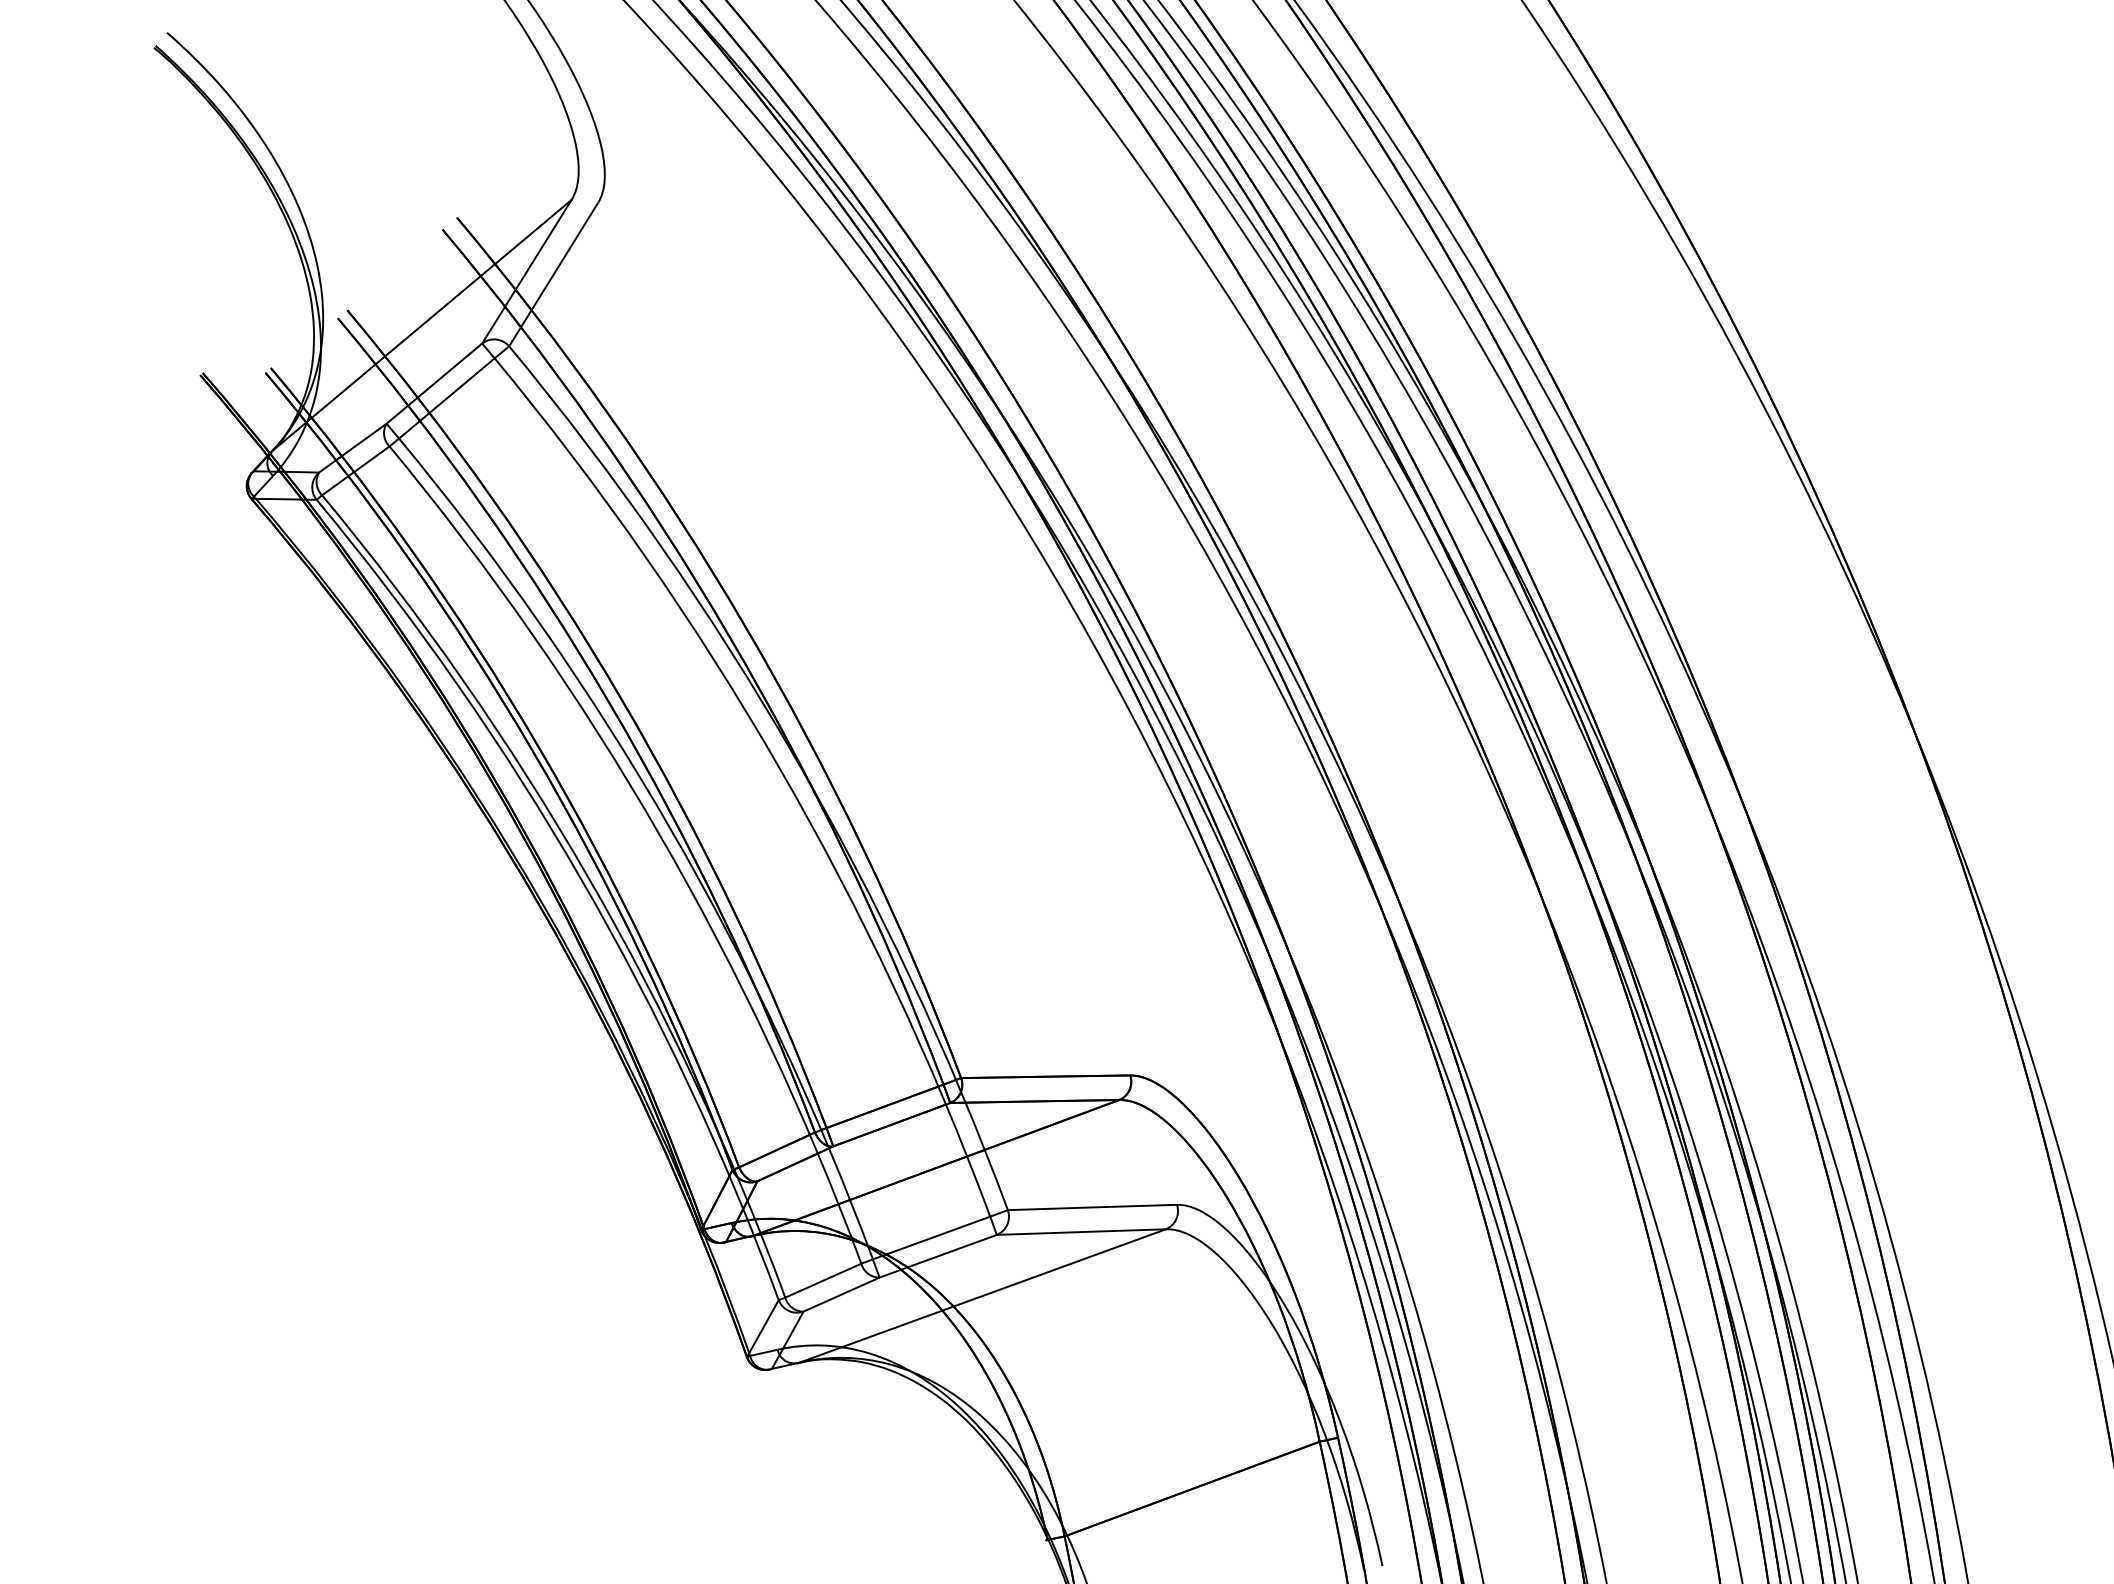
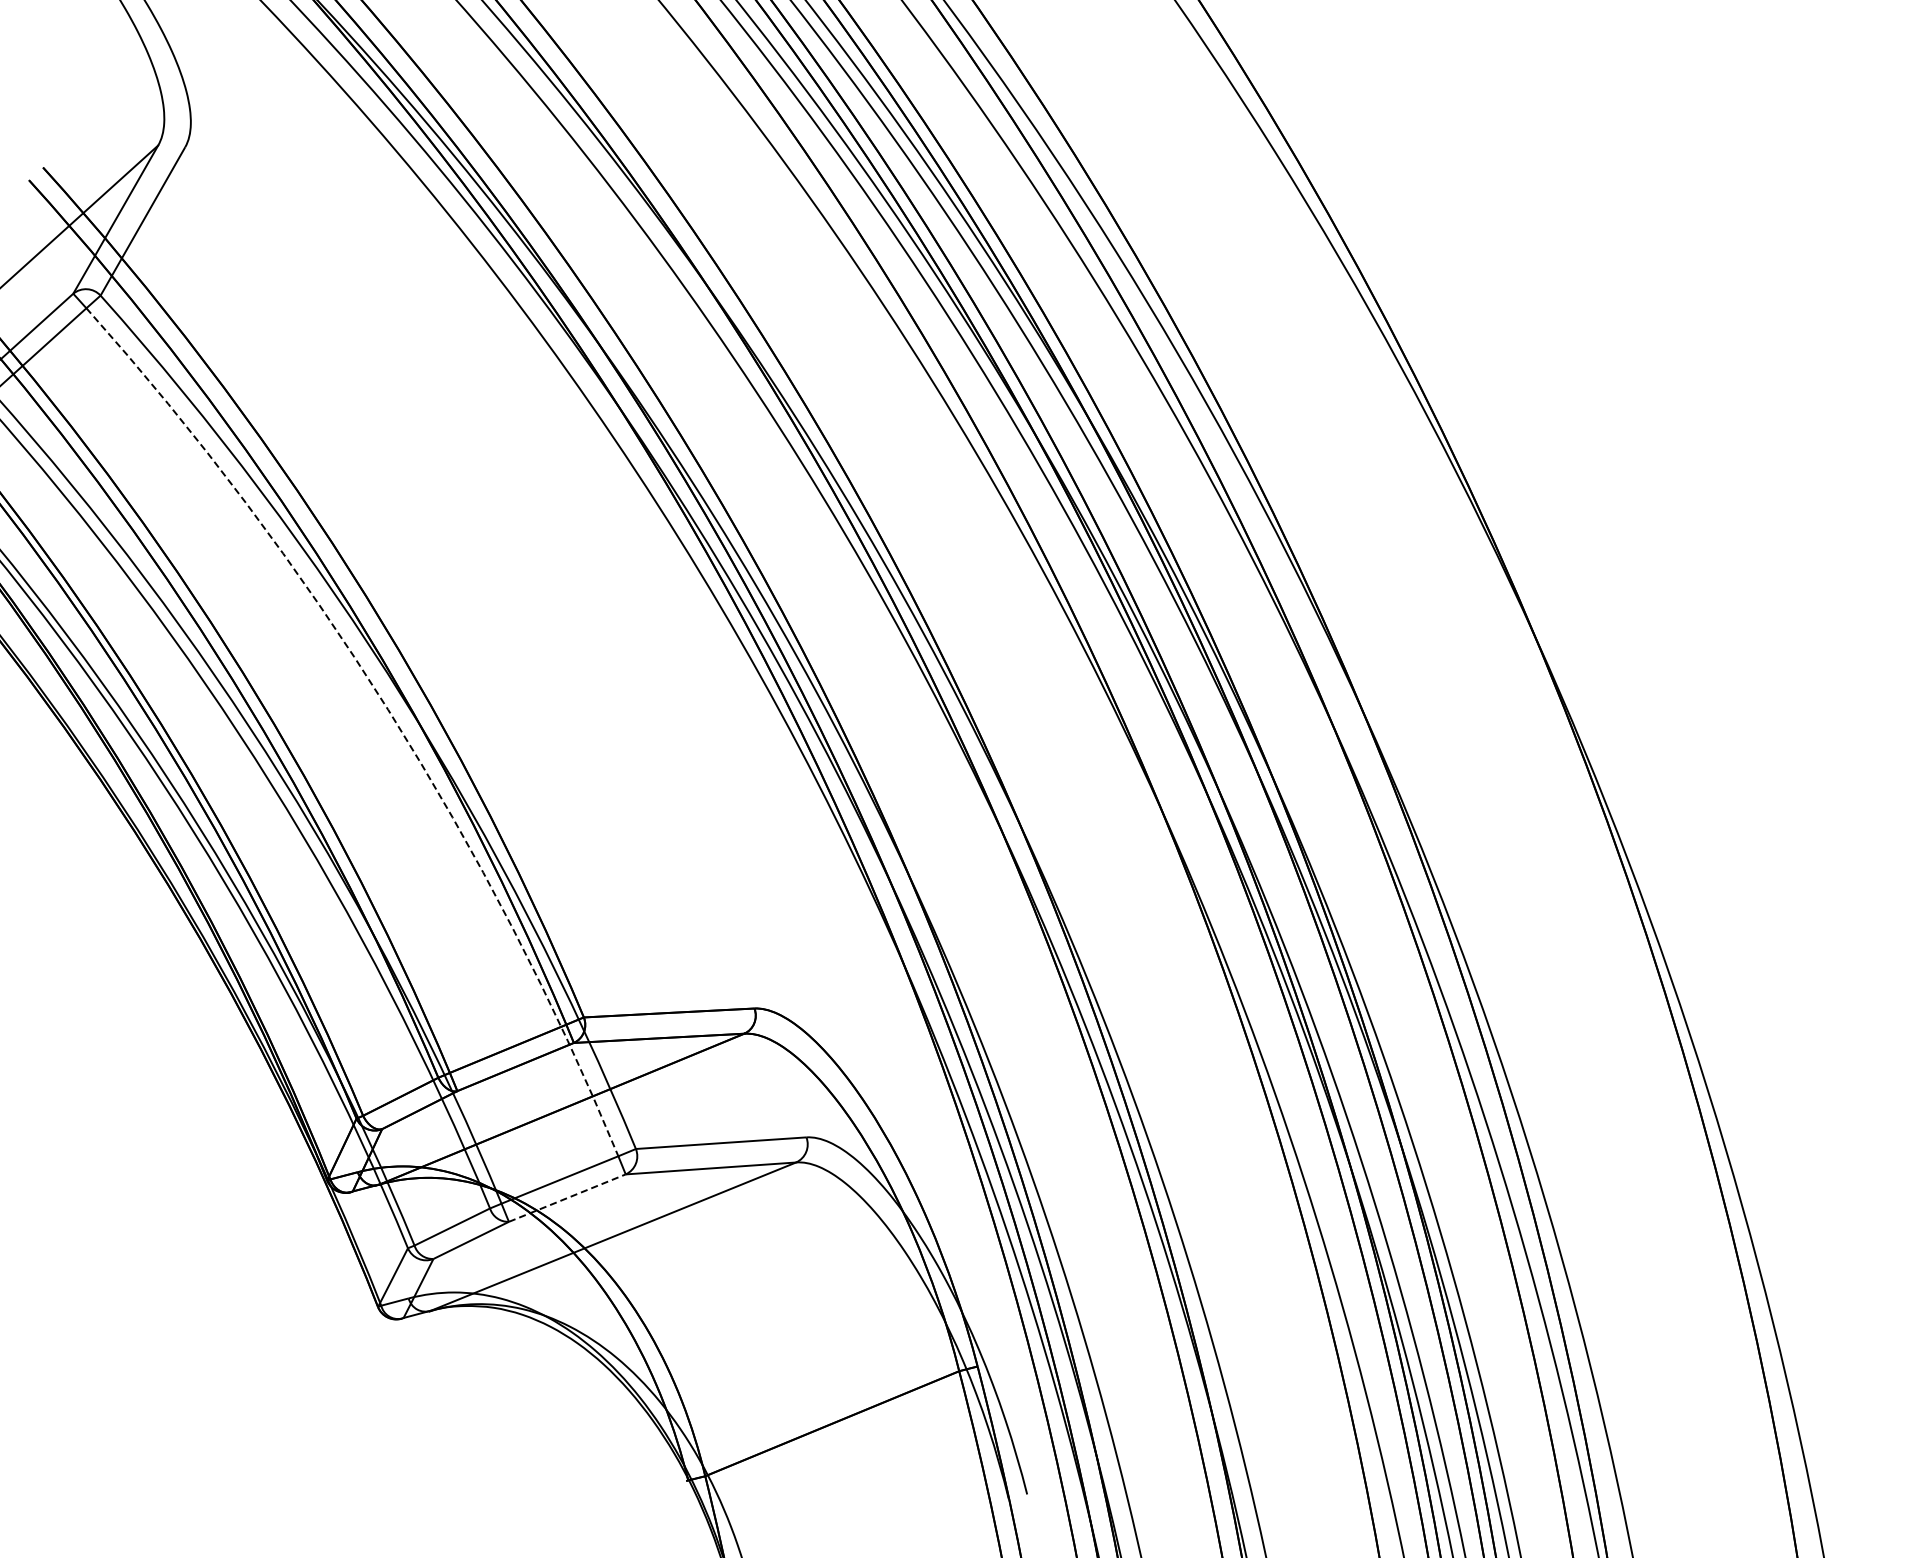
arc: (778, 766) -> (388, 709), solid -> dashed
line: (938, 1256) -> (567, 1198), solid -> dashed

